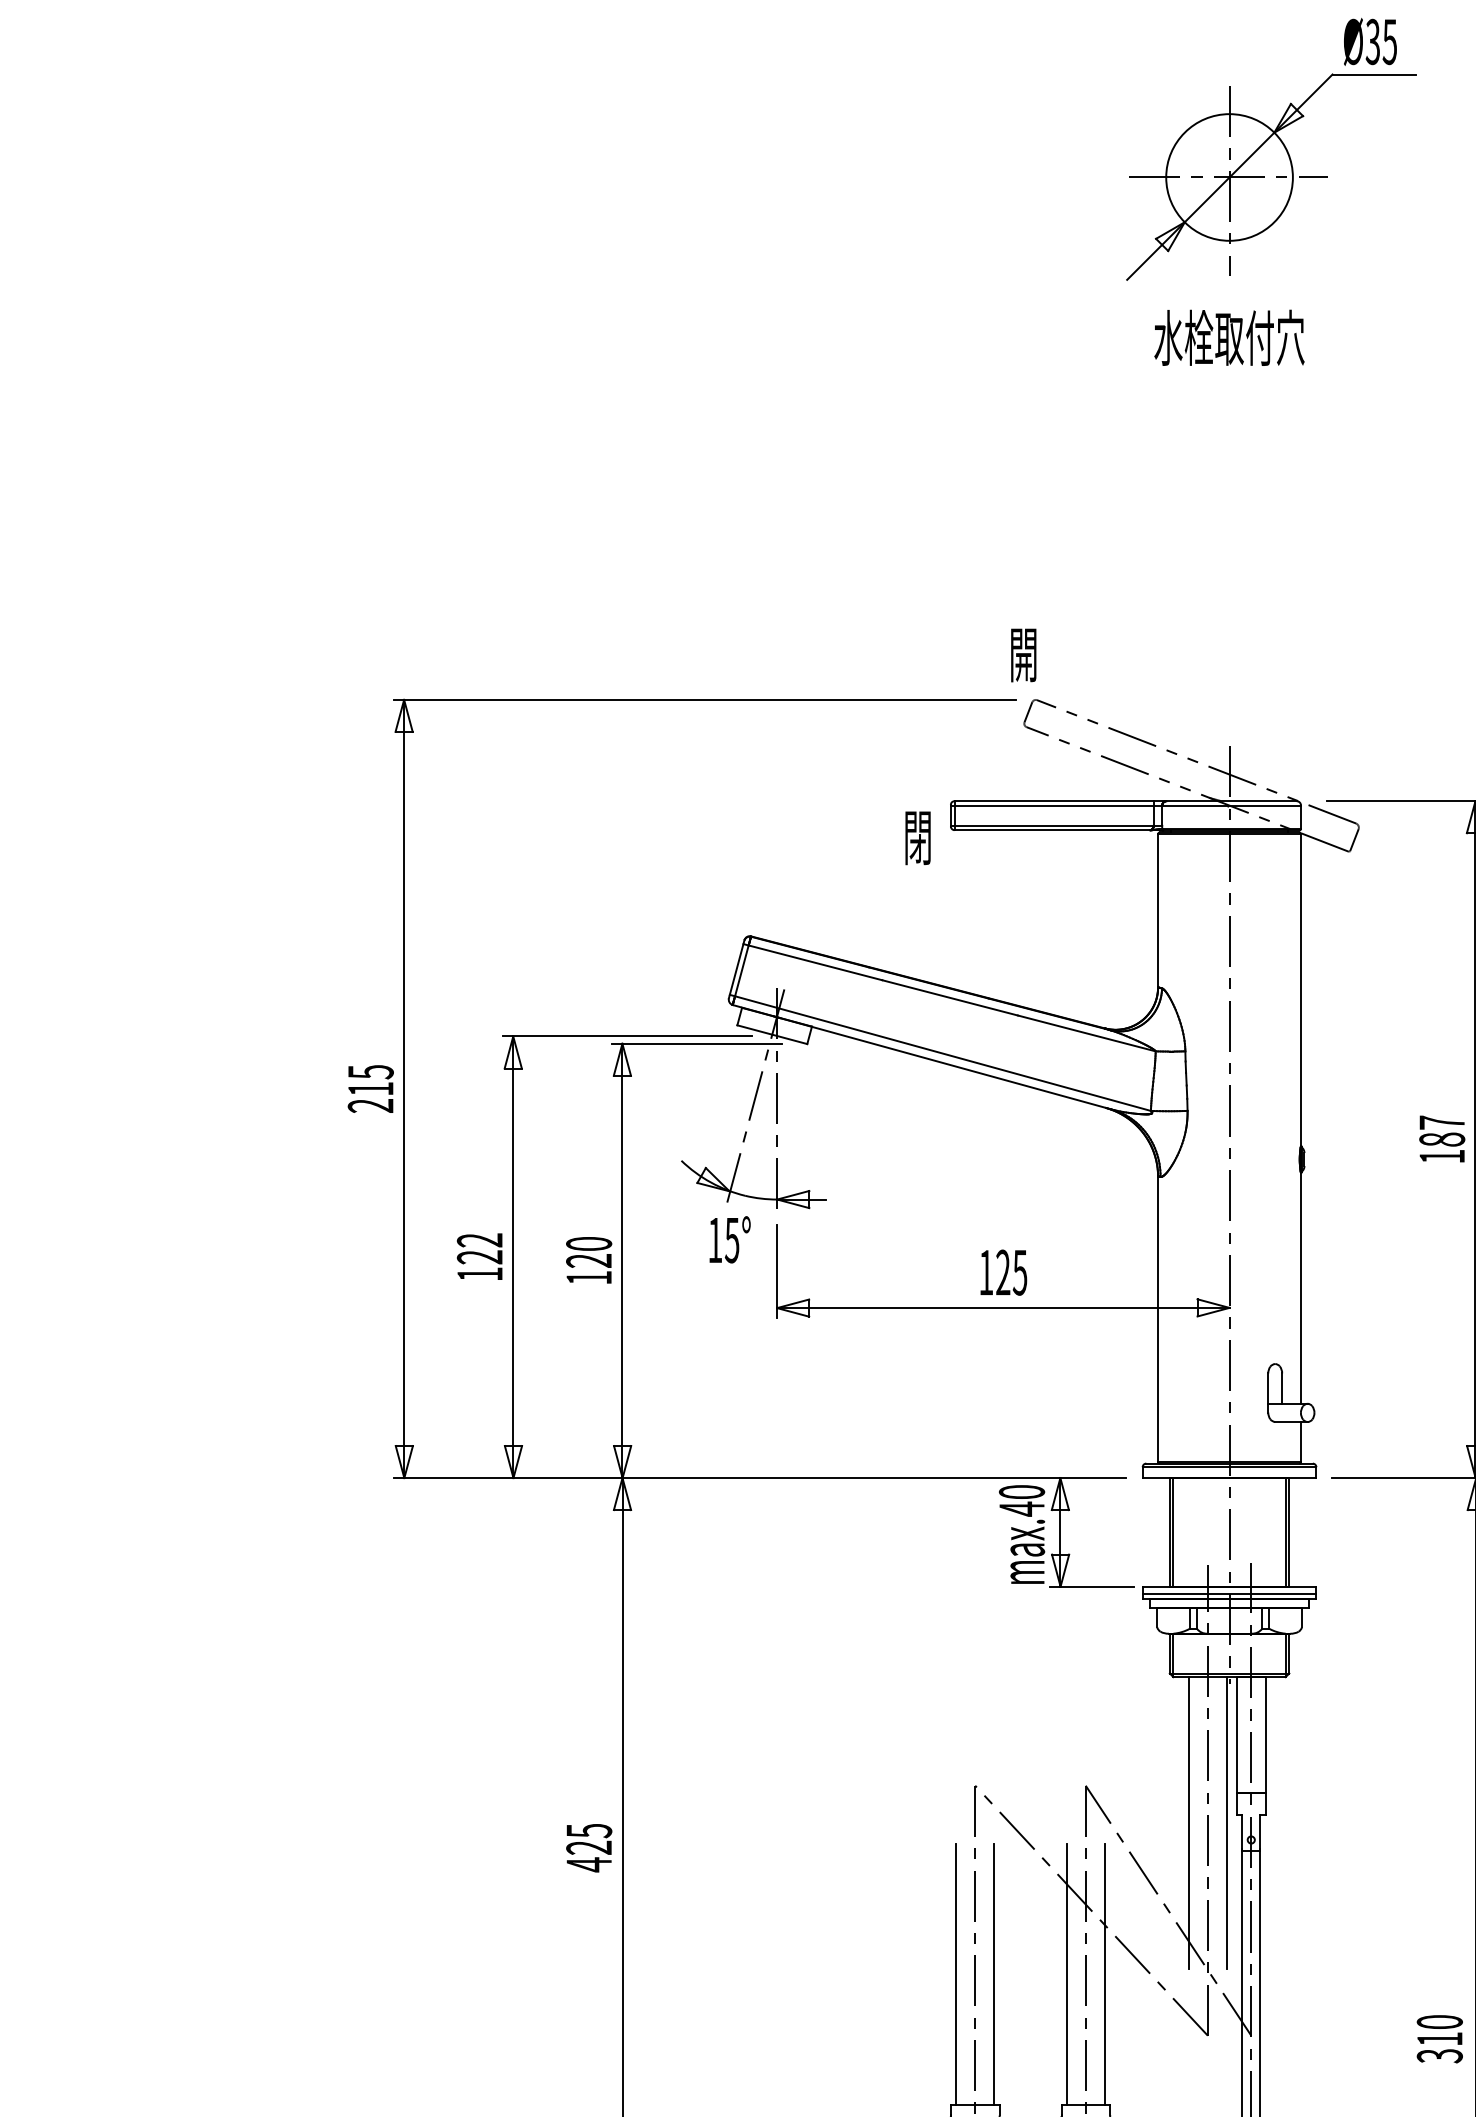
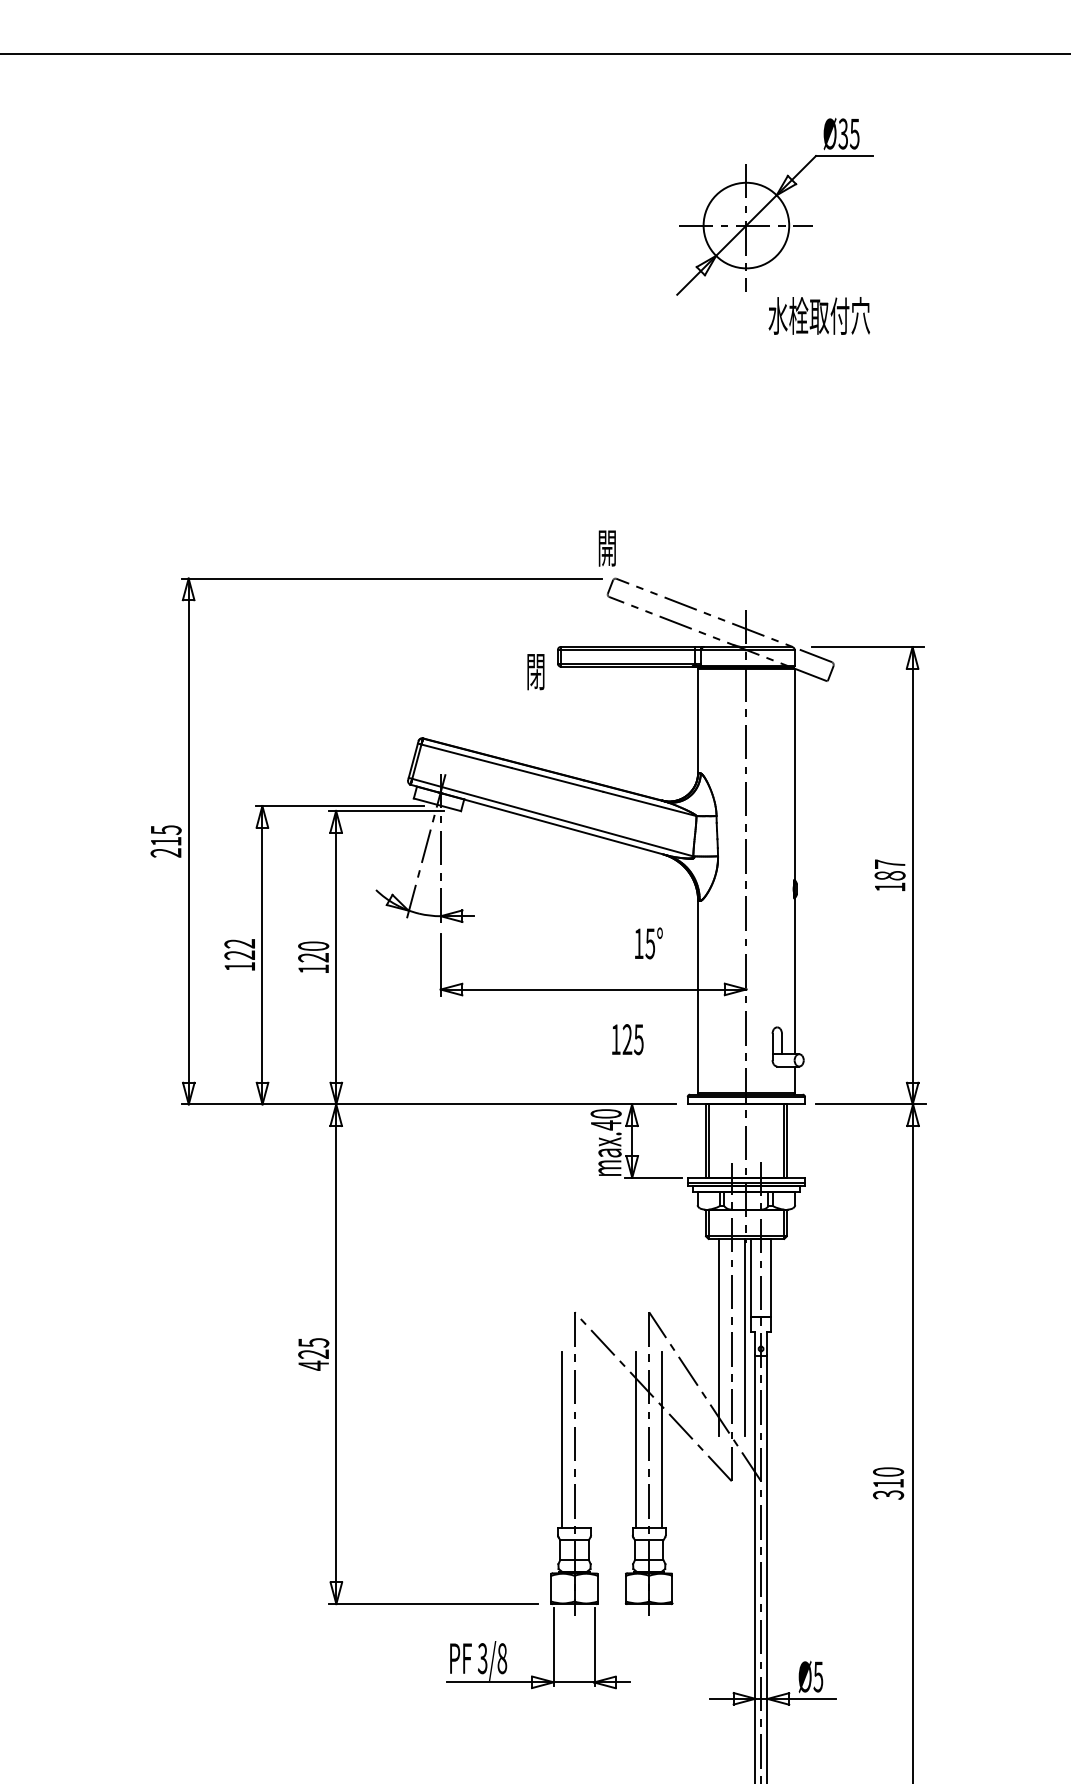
text: (1228, 337) -> (818, 315), moved
text: (729, 1239) -> (648, 943), moved
text: (1003, 1272) -> (627, 1039), moved
line: (994, 1973) -> (587, 1439), removed

